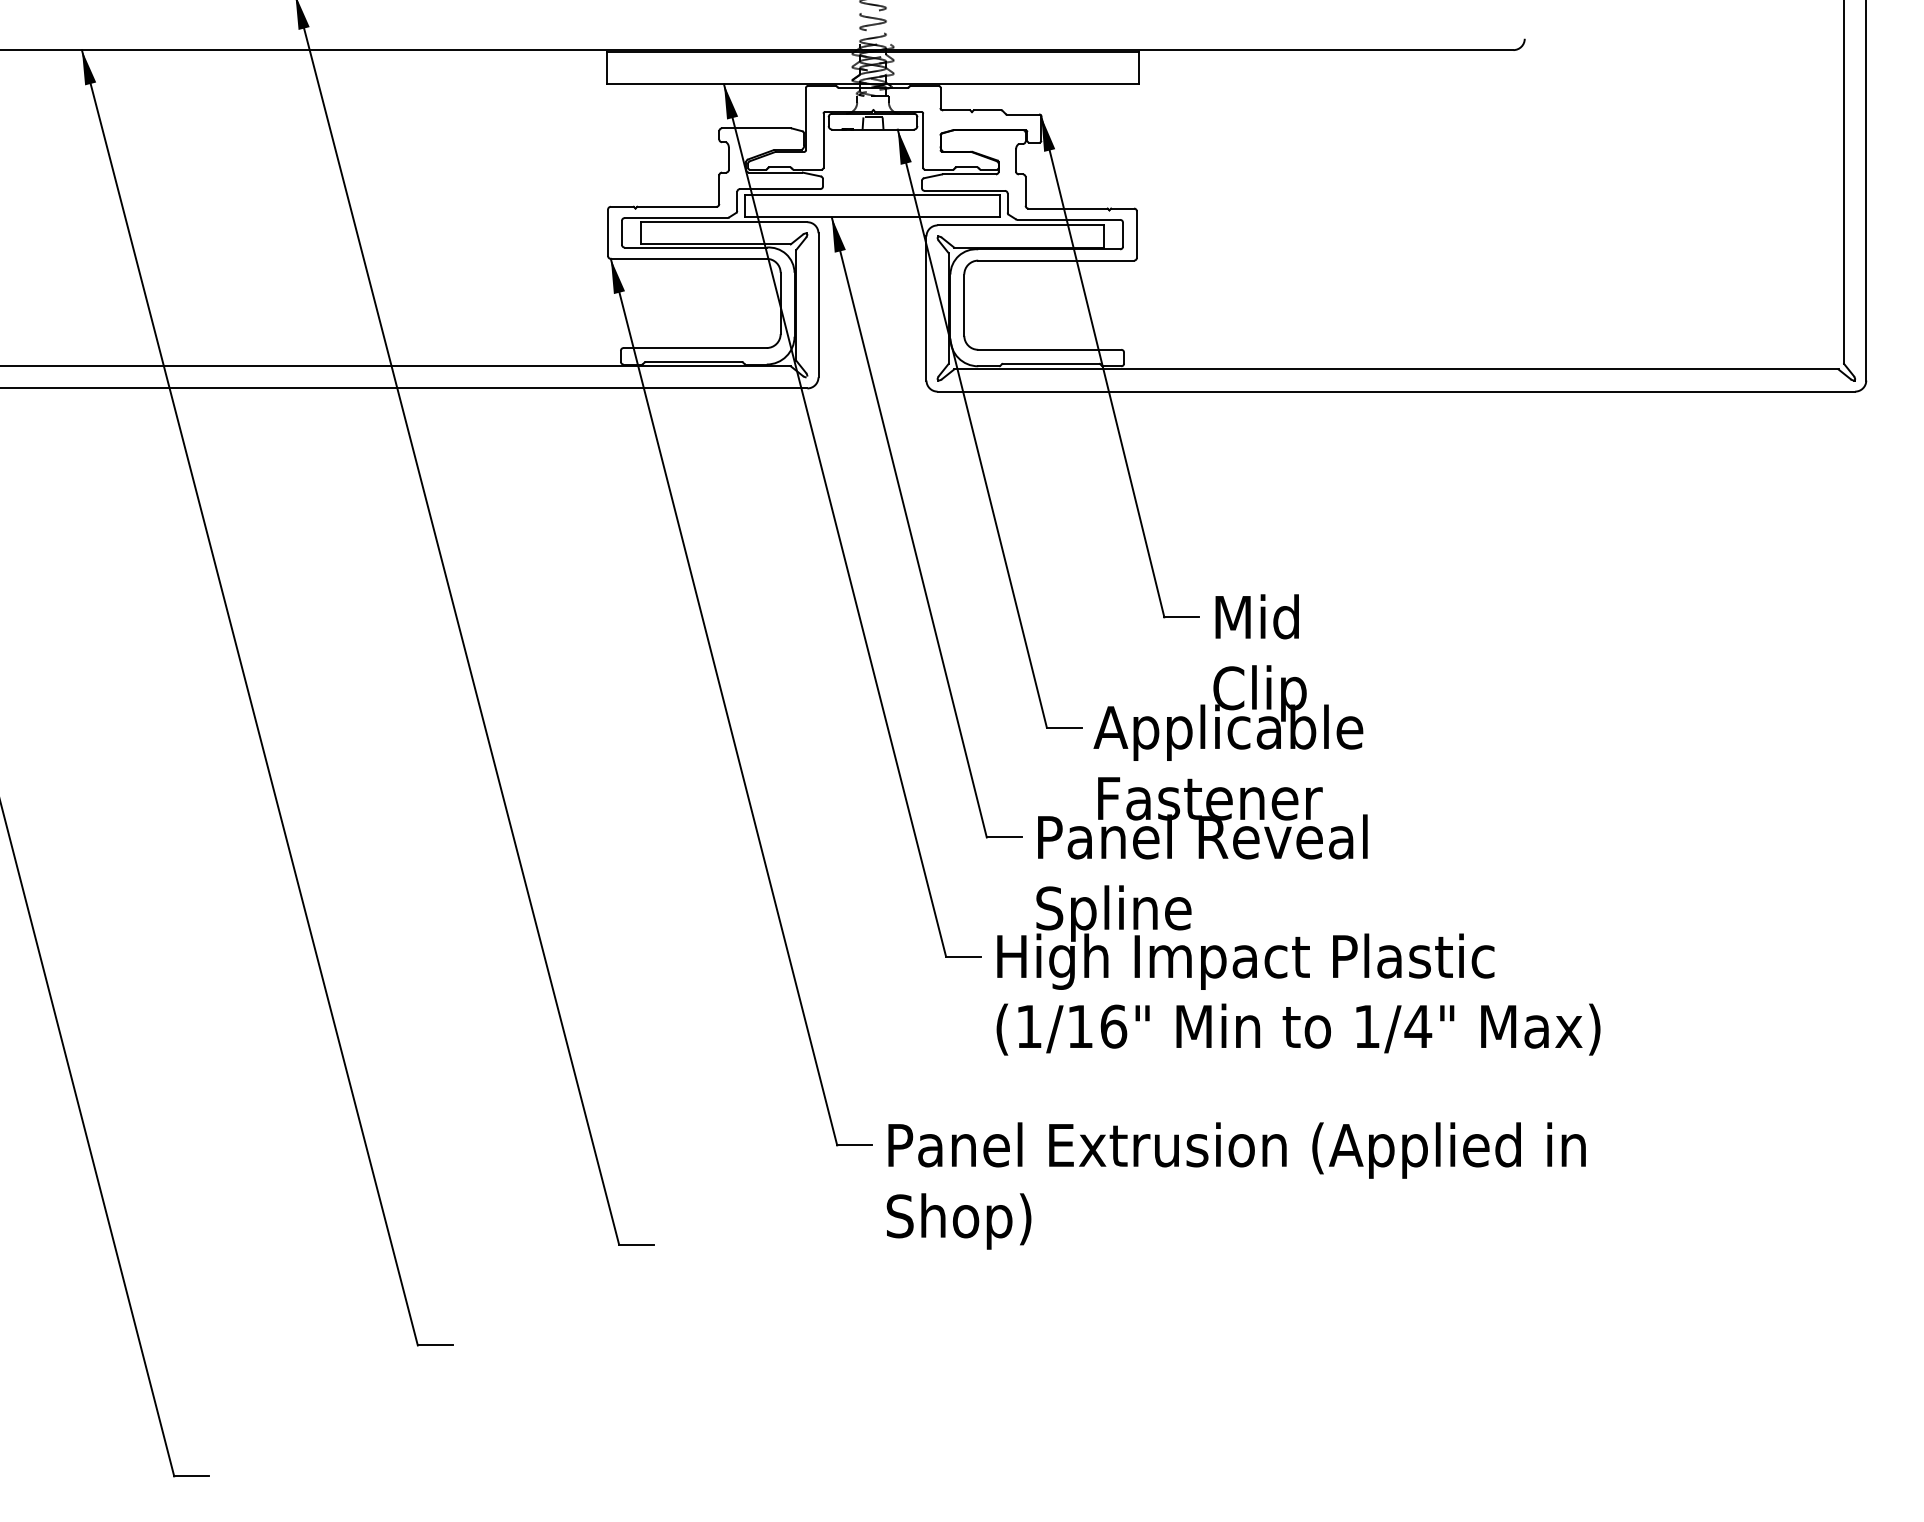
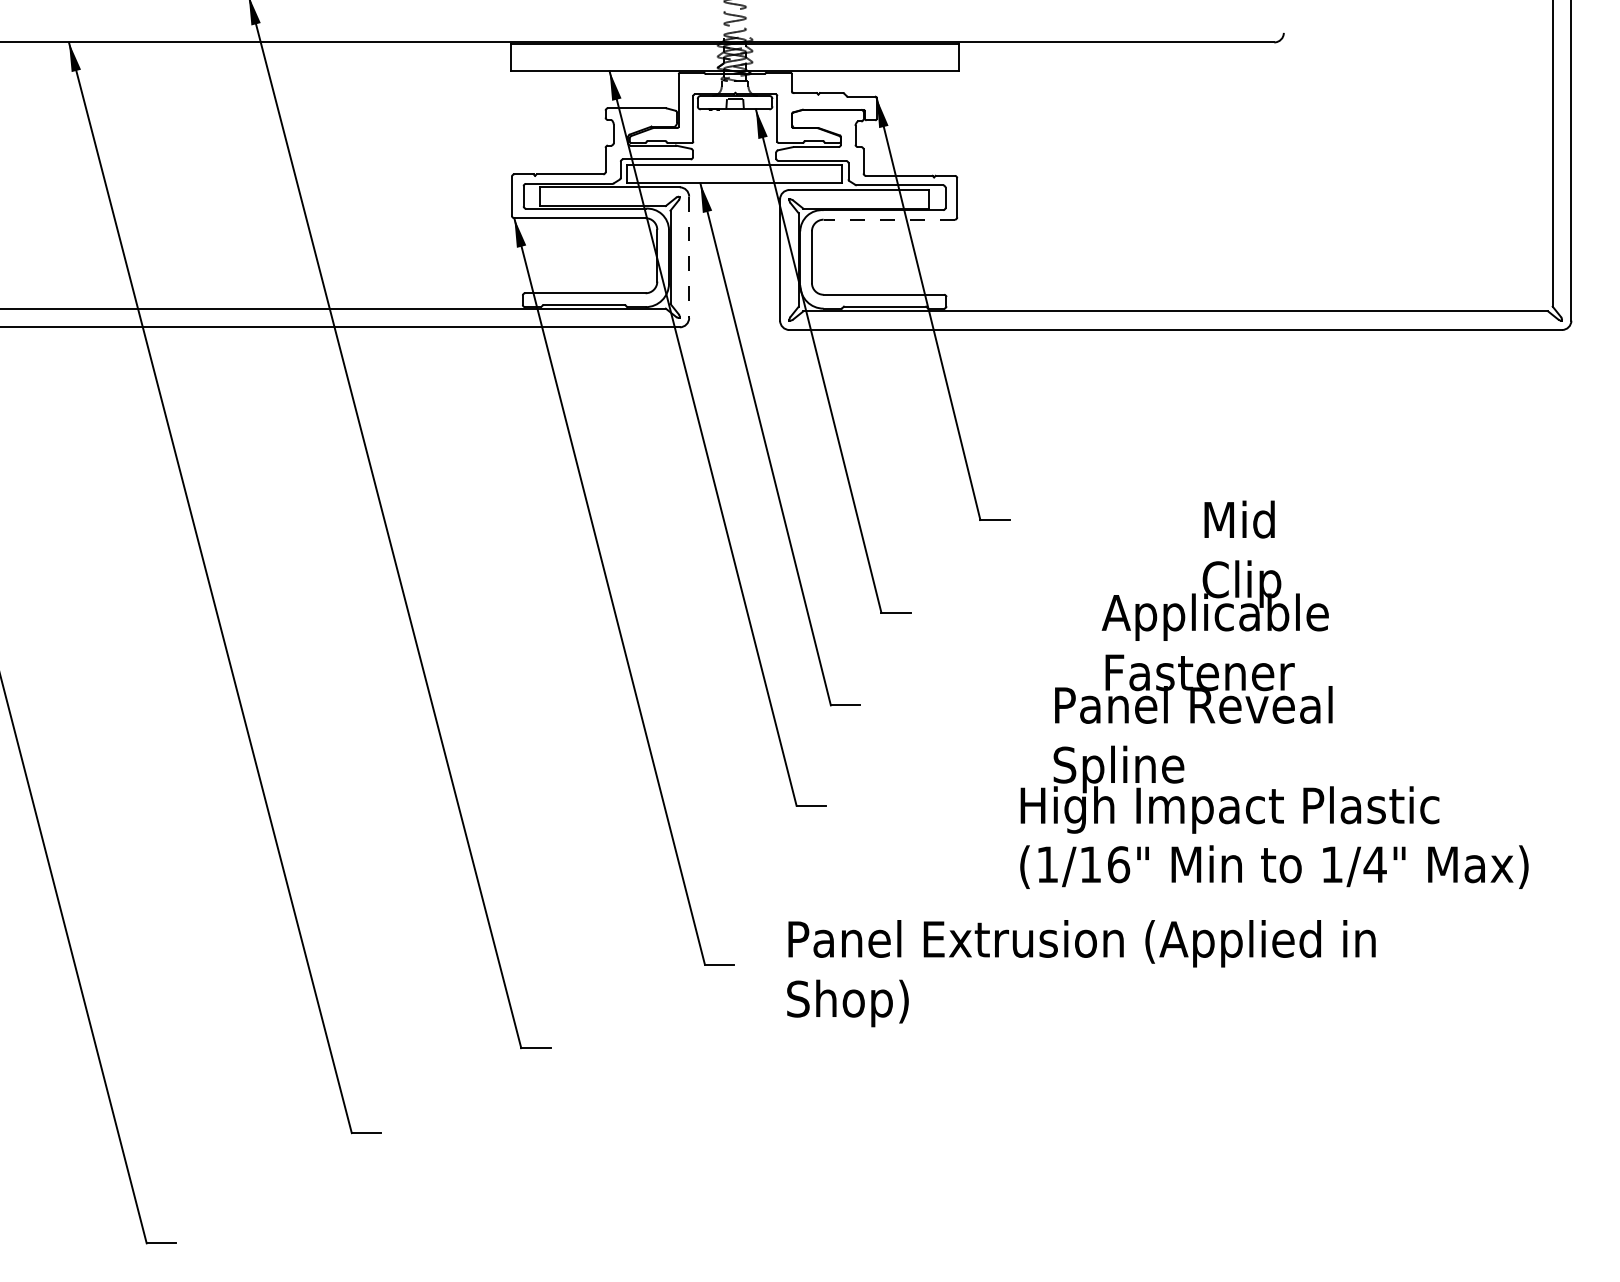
line: (1056, 260) -> (889, 219), solid -> dashed
line: (818, 305) -> (689, 257), solid -> dashed
text: (1298, 824) -> (1274, 694), moved
text: (1235, 1185) -> (1080, 973), moved

